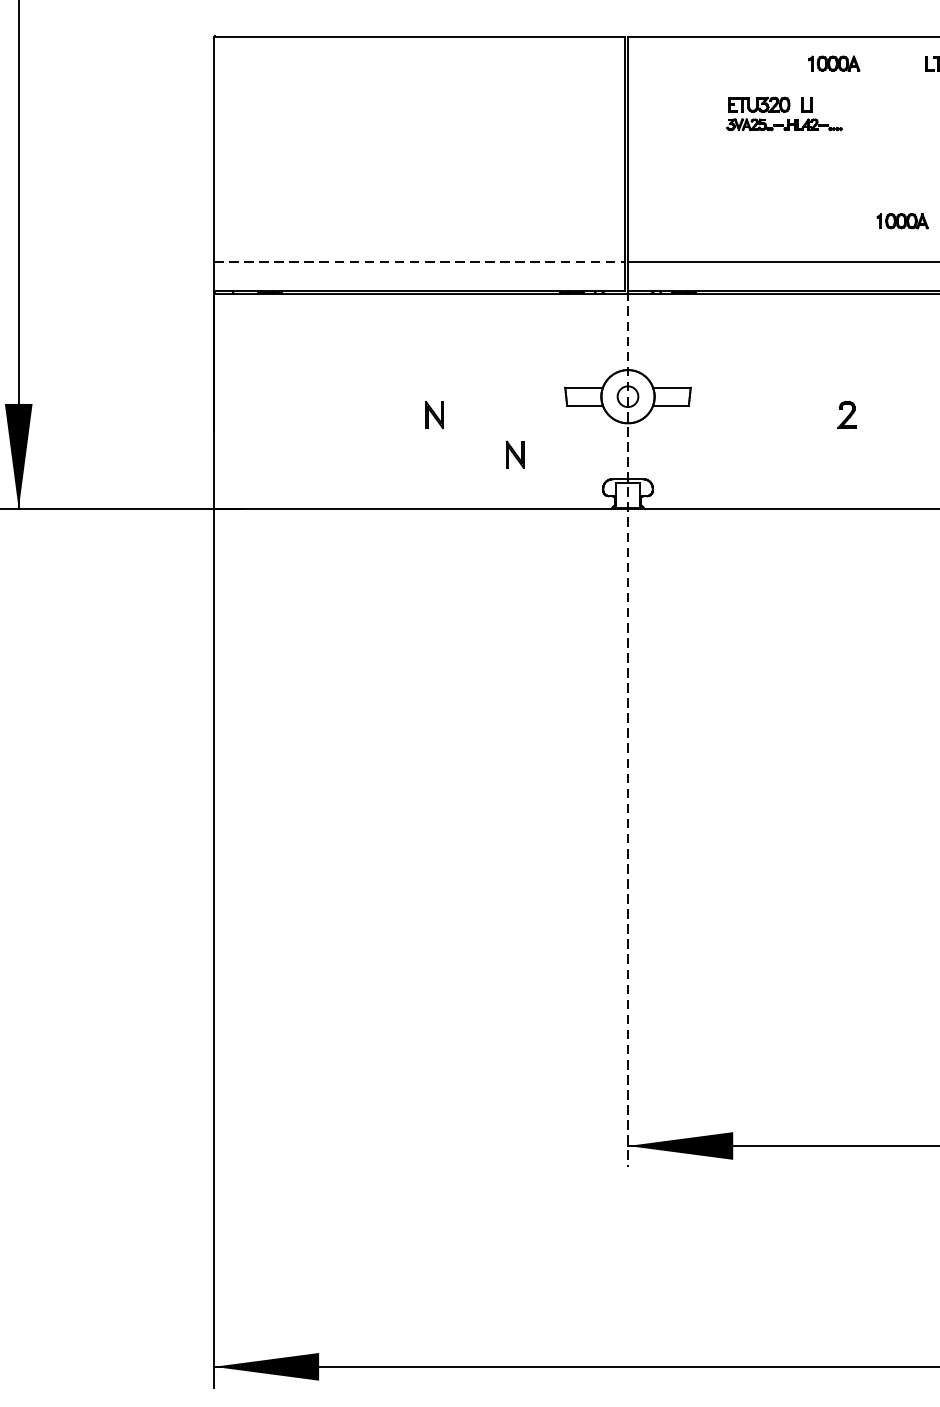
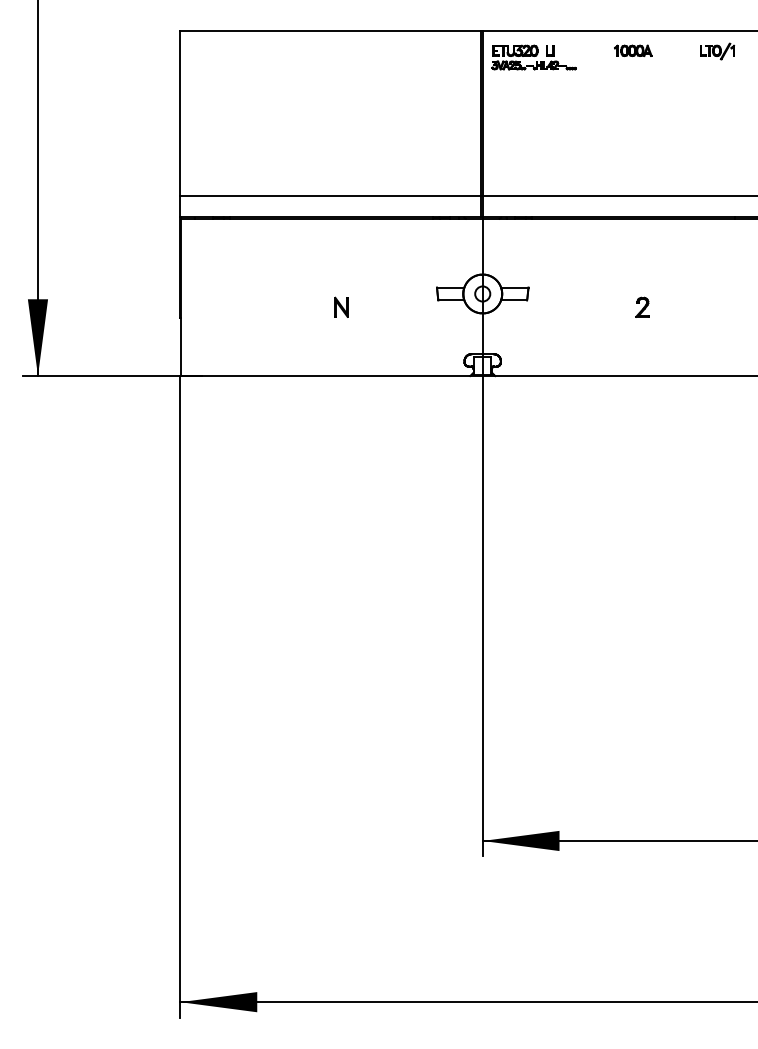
part: (783, 113) -> (533, 57), moved
part: (903, 220) -> (683, 165), removed
line: (420, 261) -> (331, 195), dashed -> solid
part: (515, 453) -> (400, 335), removed
line: (627, 728) -> (482, 536), dashed -> solid

